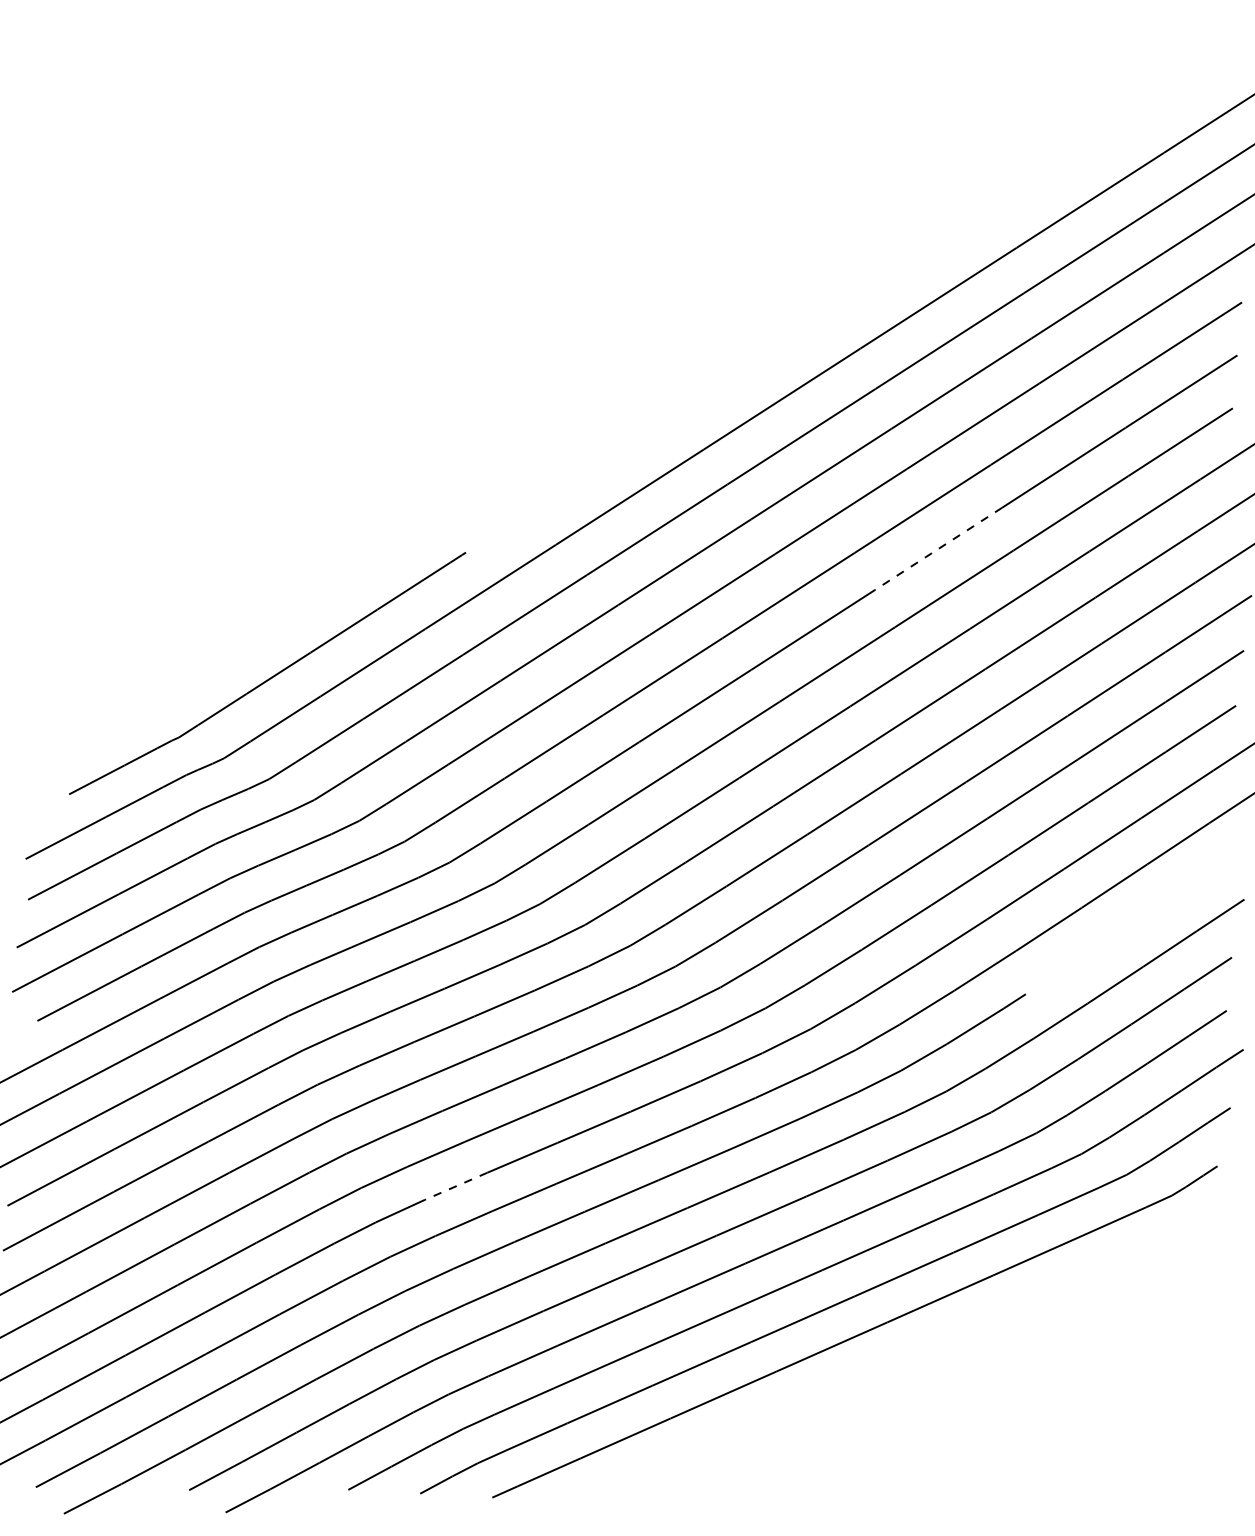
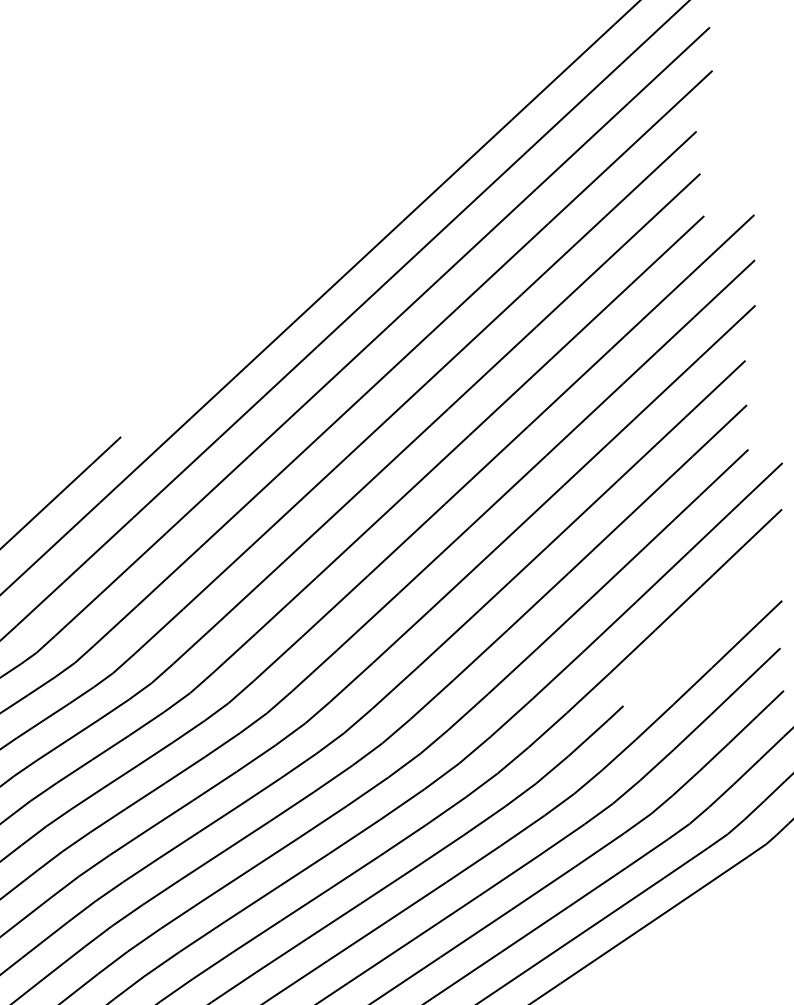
line: (938, 548) -> (492, 367), dashed -> solid
line: (455, 1186) -> (201, 937), dashed -> solid

